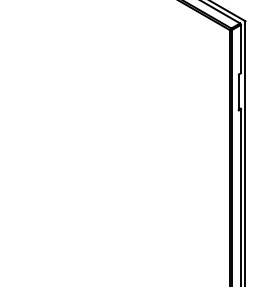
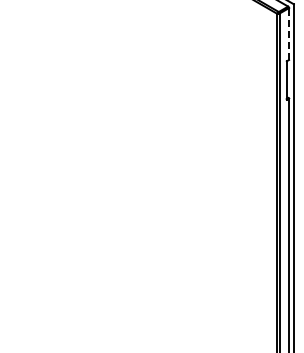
line: (241, 49) -> (289, 34), solid -> dashed

